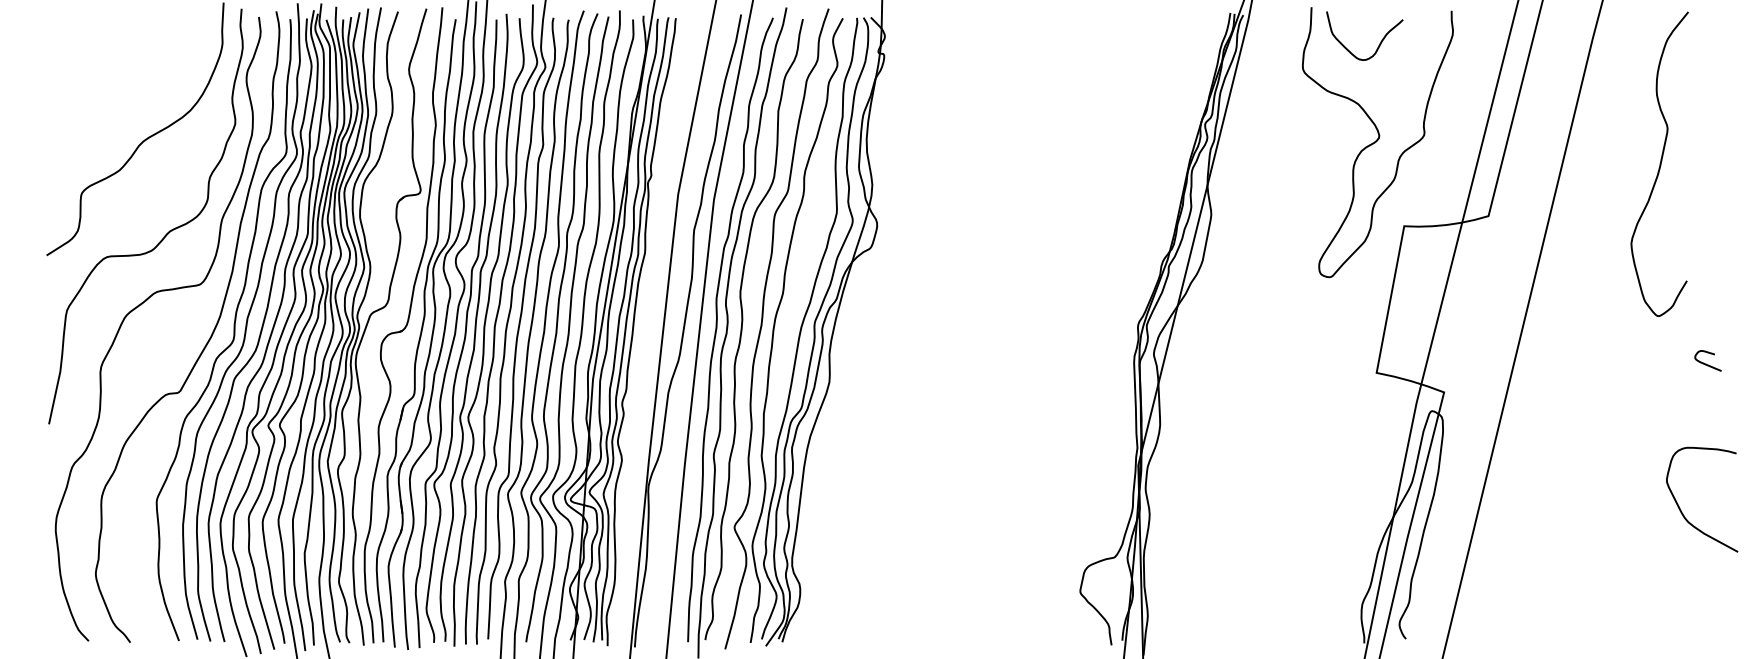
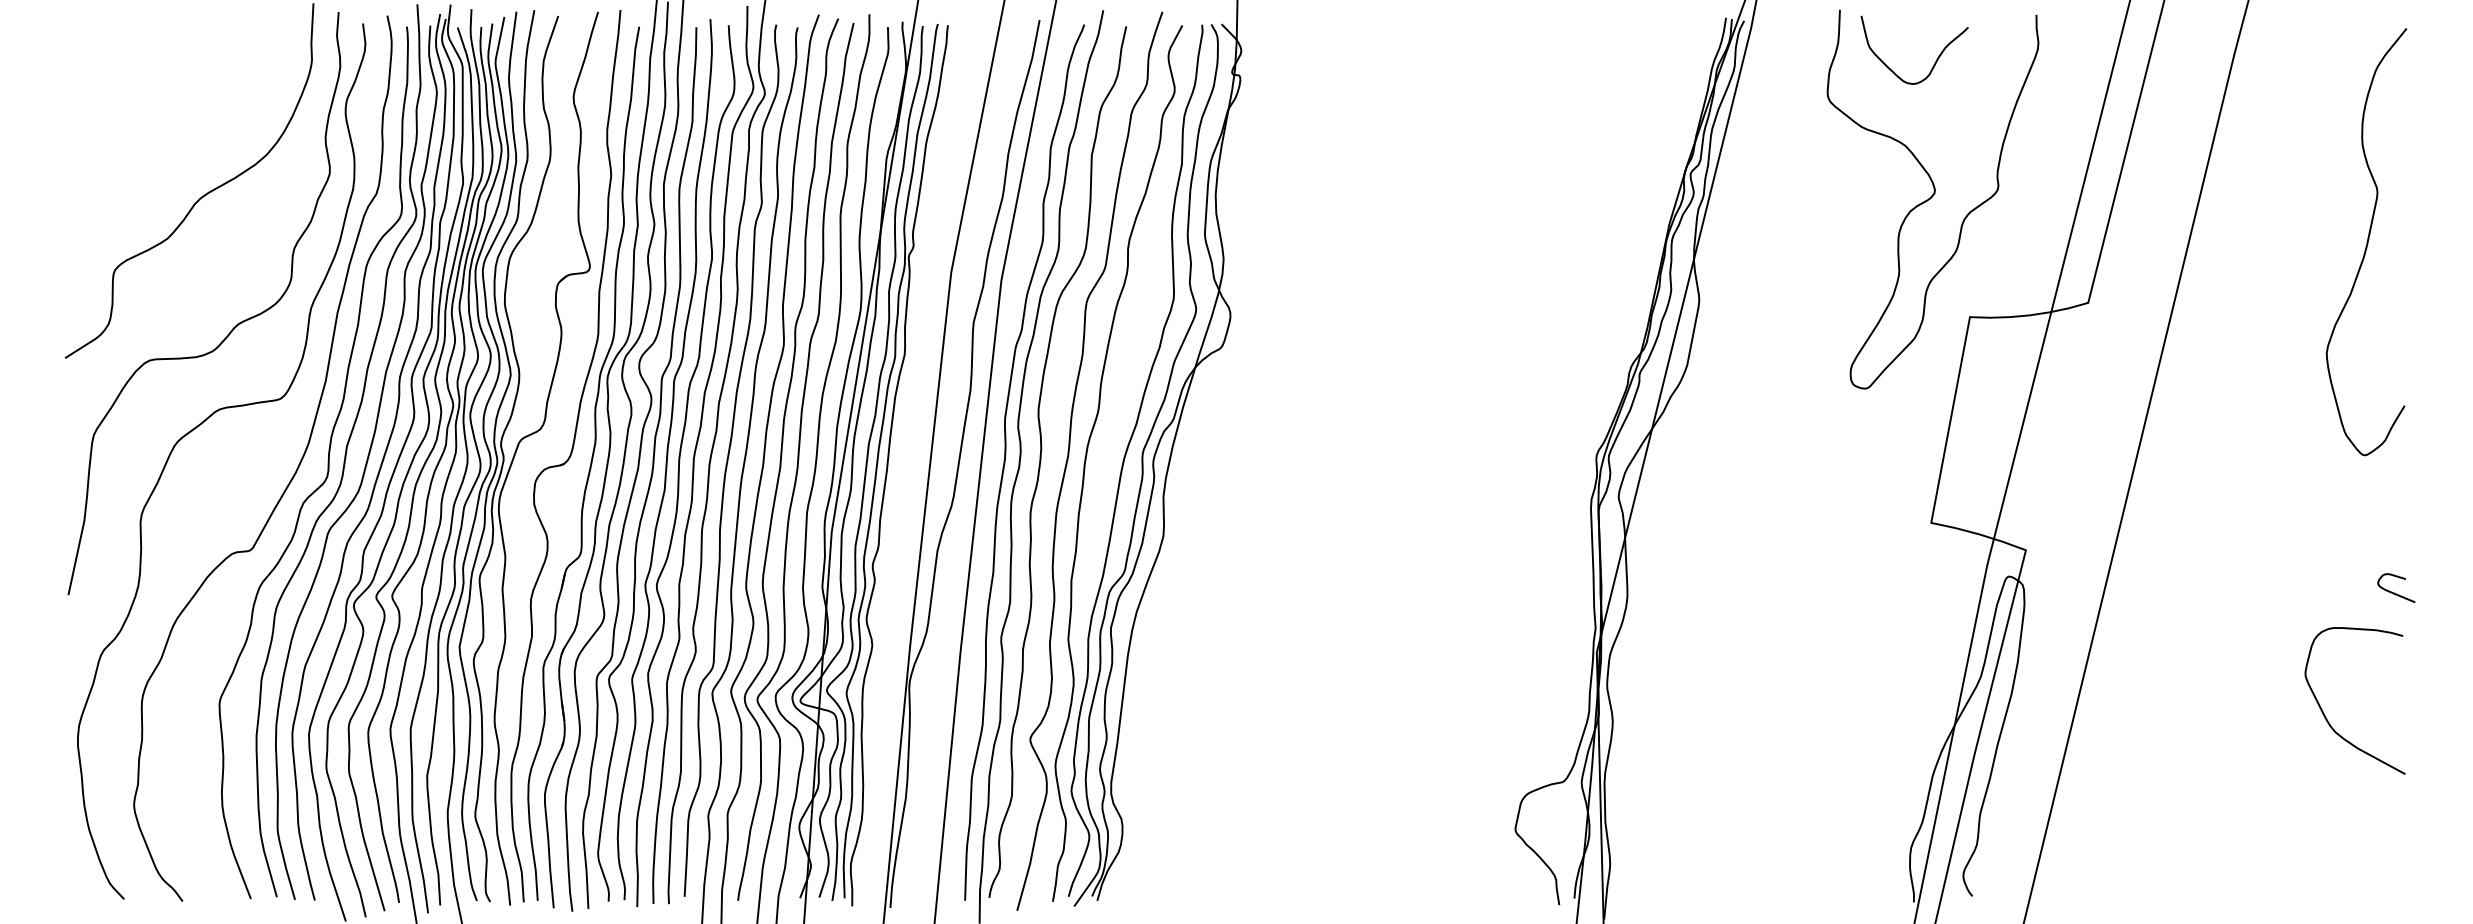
curve: (1659, 164) -> (2366, 242), moved
curve: (1706, 364) -> (2394, 592), moved
curve: (1681, 510) -> (2325, 715), moved

